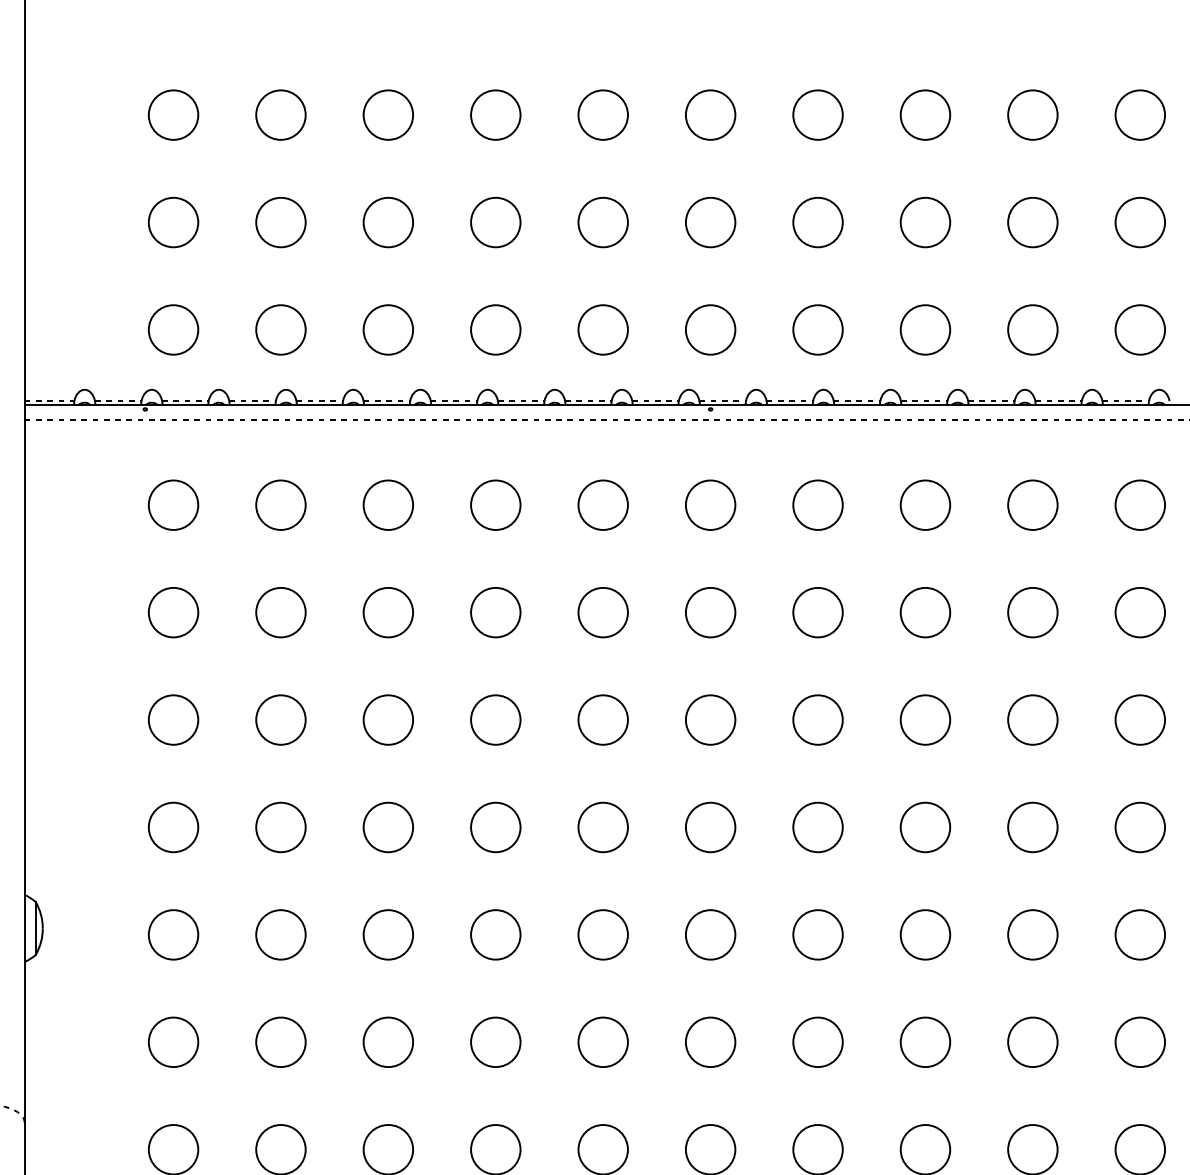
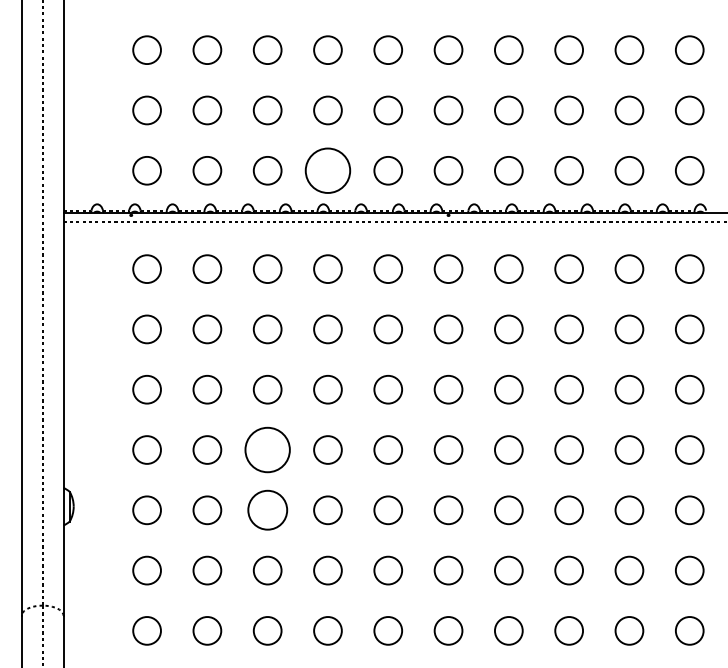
circle: (494, 329) -> (327, 170), size x1.6
circle: (388, 826) -> (267, 449), size x1.6
circle: (388, 935) -> (267, 510), size x1.4

